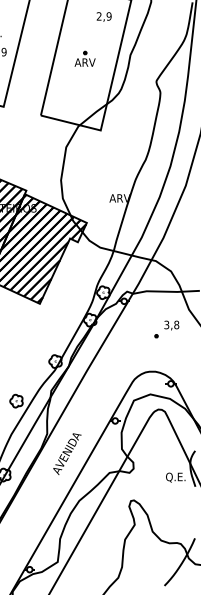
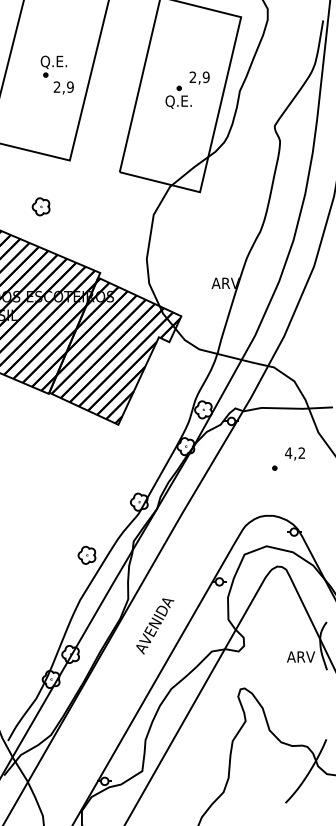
text: (104, 16) -> (199, 77), moved
text: (85, 62) -> (179, 101), ARV -> Q.E.
text: (171, 324) -> (295, 452), 3,8 -> 4,2
text: (176, 477) -> (301, 657), Q.E. -> ARV

